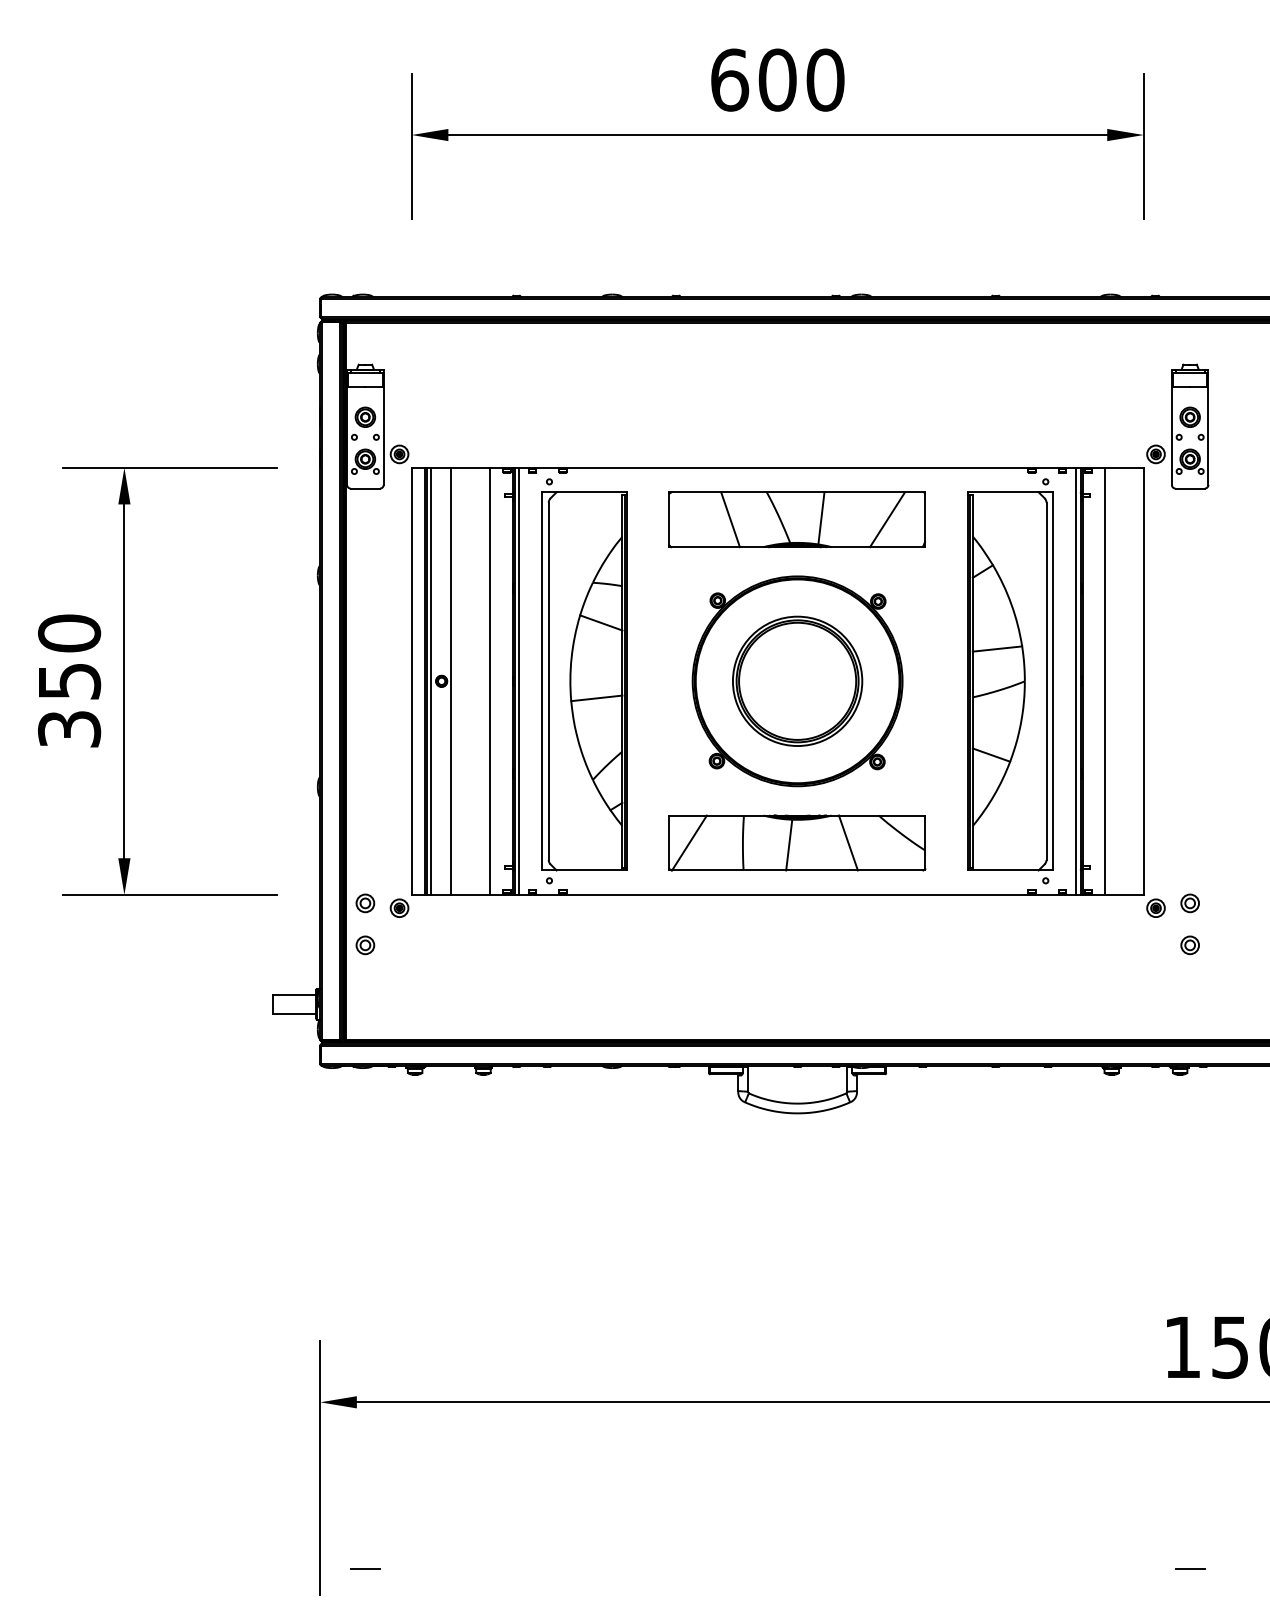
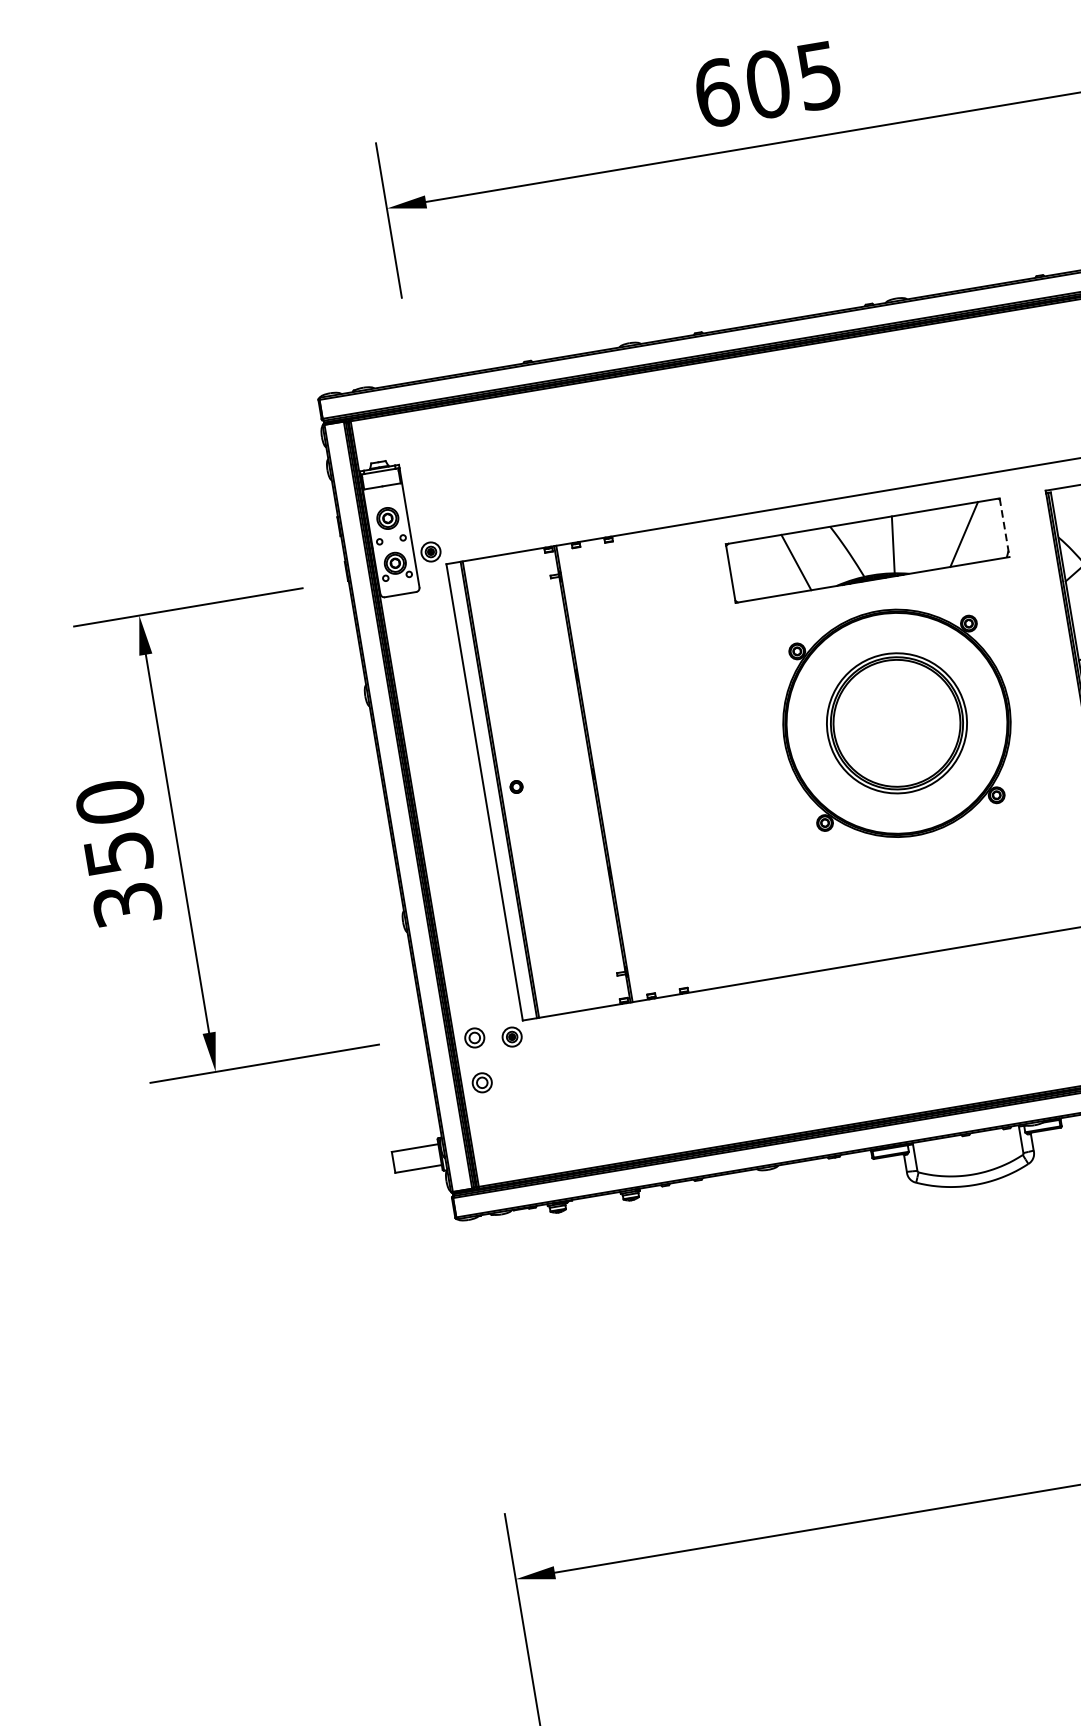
text: (825, 79) -> (819, 75), 600 -> 605
line: (925, 520) -> (1004, 528), solid -> dashed
line: (431, 680) -> (505, 787), removed
line: (451, 680) -> (526, 784), removed
line: (490, 680) -> (568, 777), removed
line: (518, 680) -> (598, 772), removed
part: (584, 681) -> (669, 761), removed
part: (797, 842) -> (925, 895), removed

